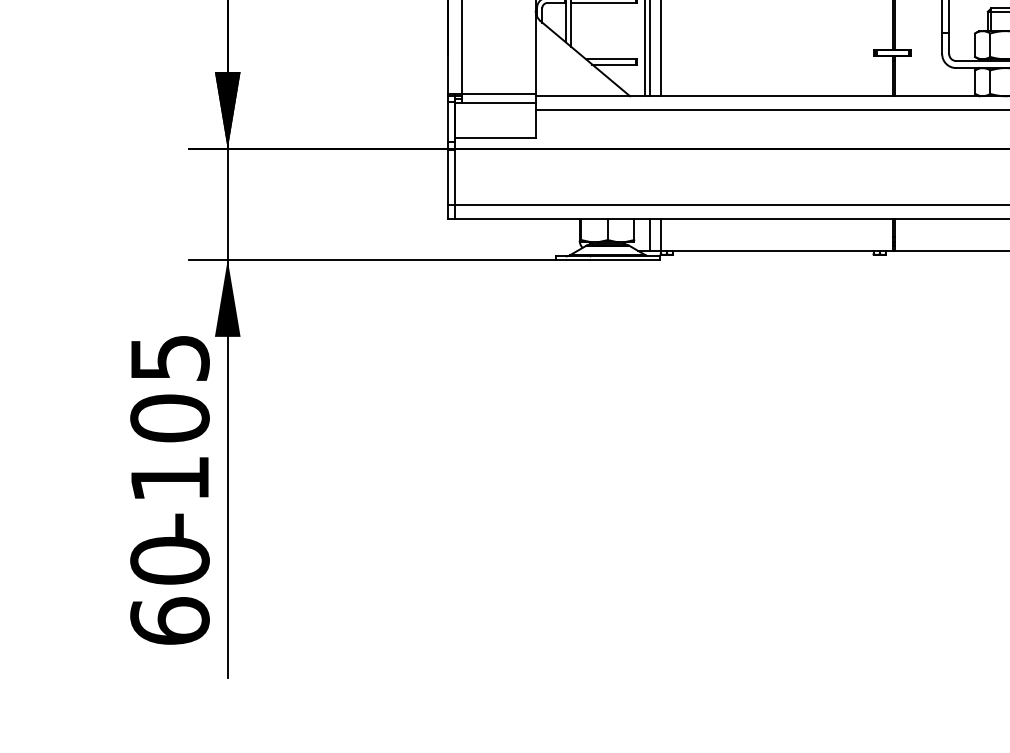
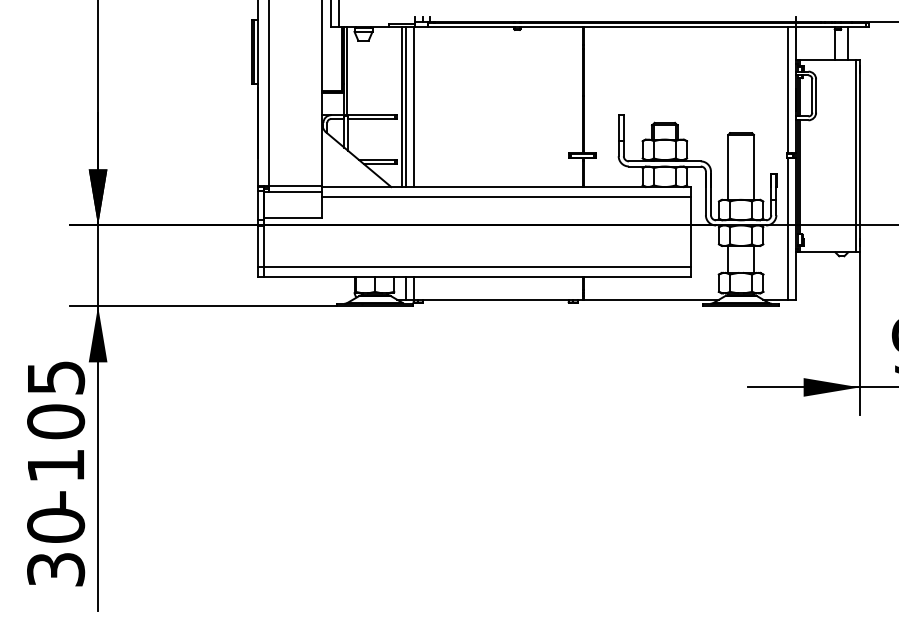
text: (170, 621) -> (56, 569), 60 -> 30

